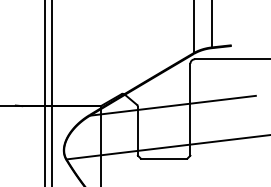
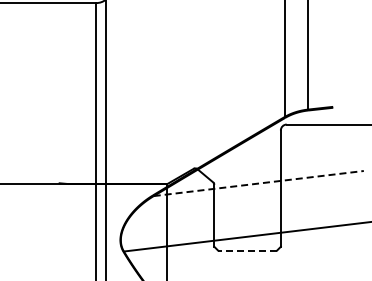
line: (172, 105) -> (258, 183), solid -> dashed
line: (164, 158) -> (247, 250), solid -> dashed

